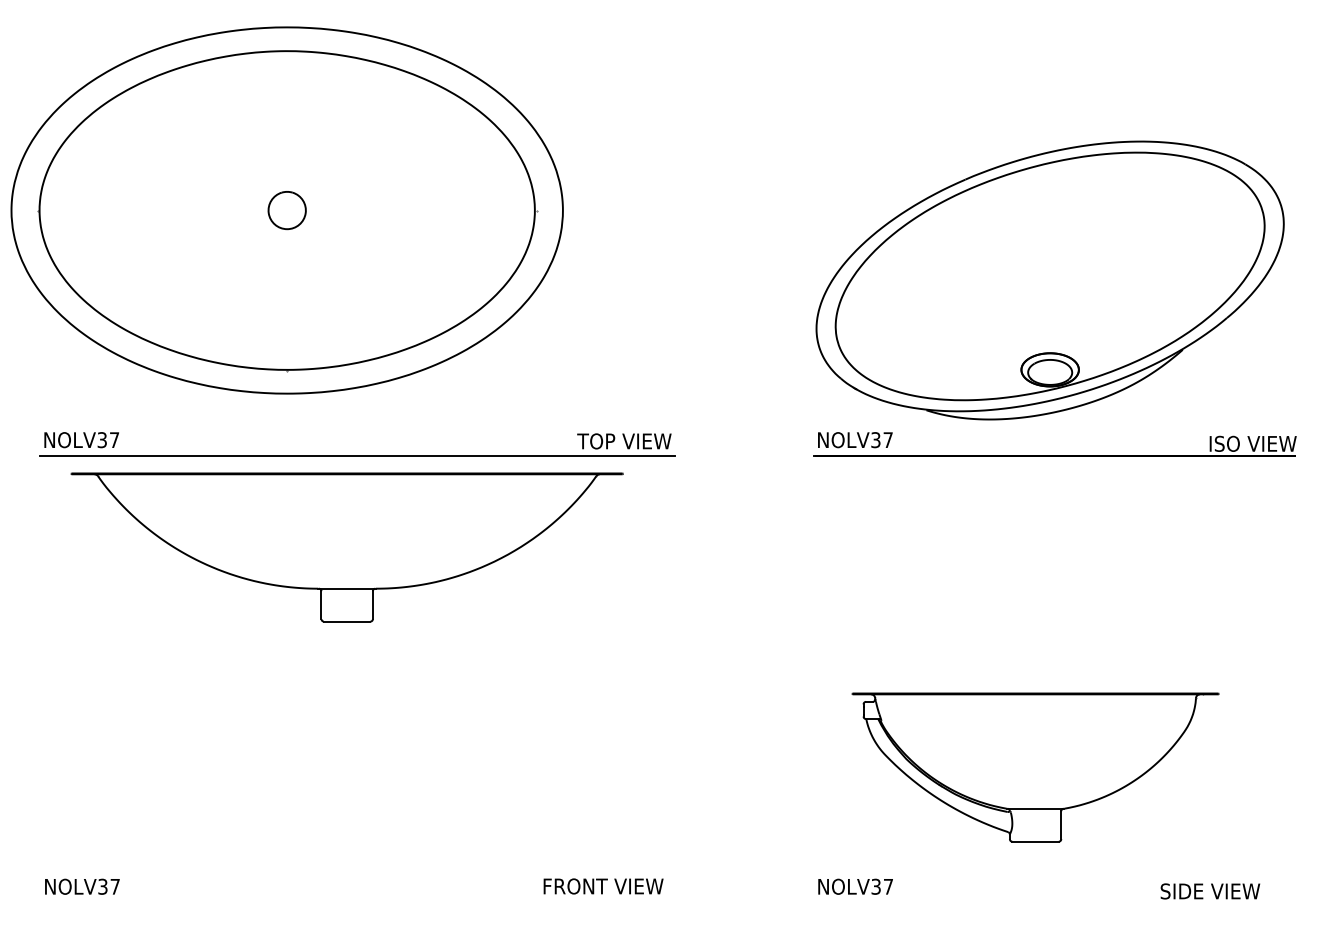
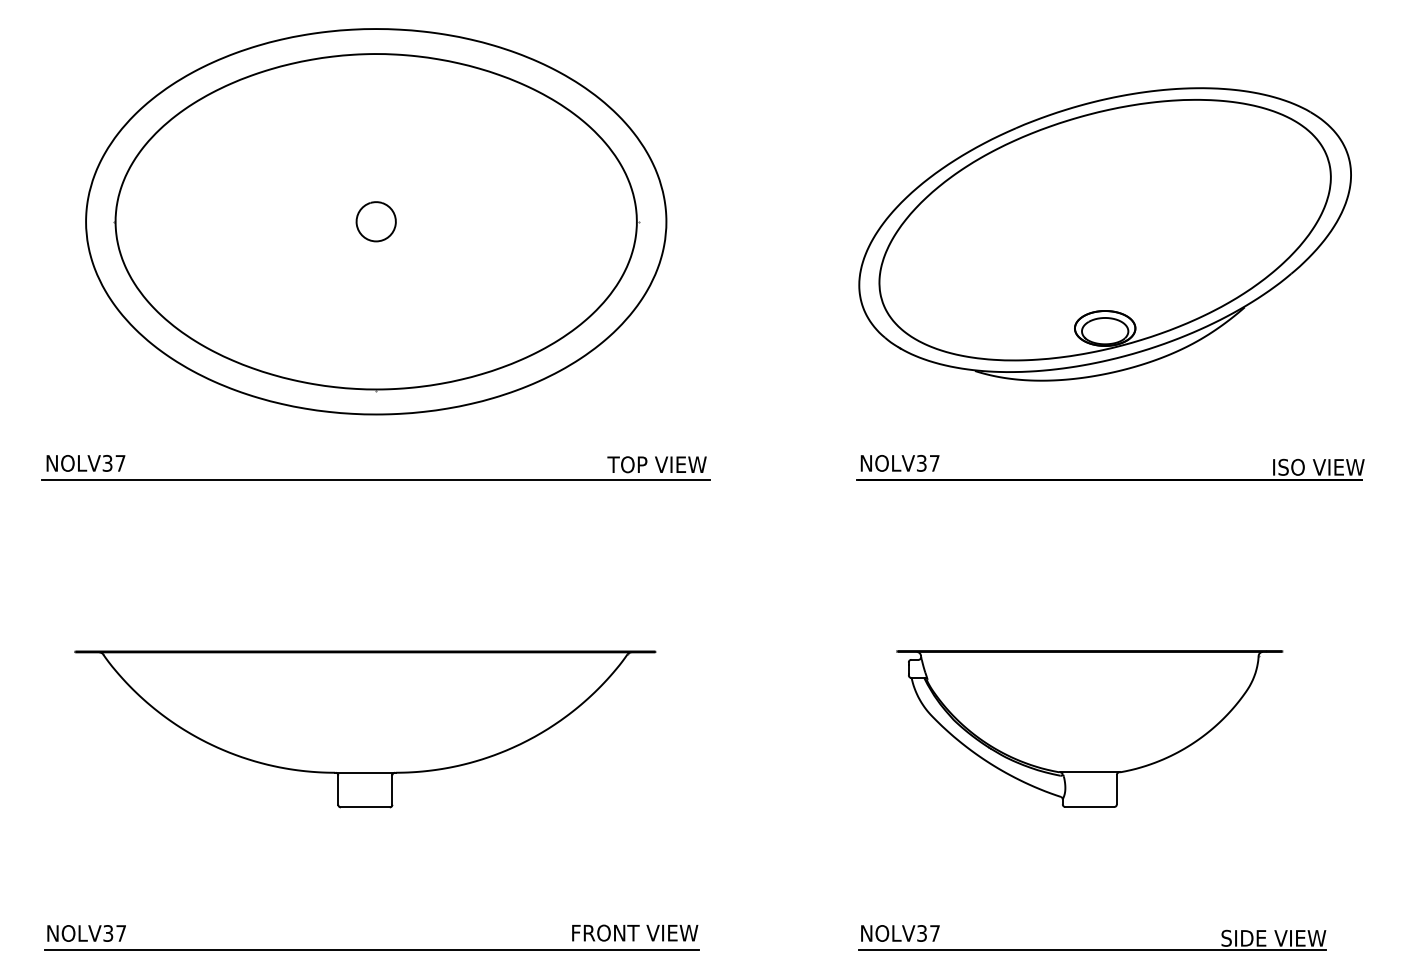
part: (287, 210) -> (376, 221), moved
part: (1049, 280) -> (1104, 234), moved
part: (347, 547) -> (365, 729), moved
part: (1035, 767) -> (1089, 728), moved
line: (353, 902) -> (372, 950), added
line: (1038, 902) -> (1092, 950), added

